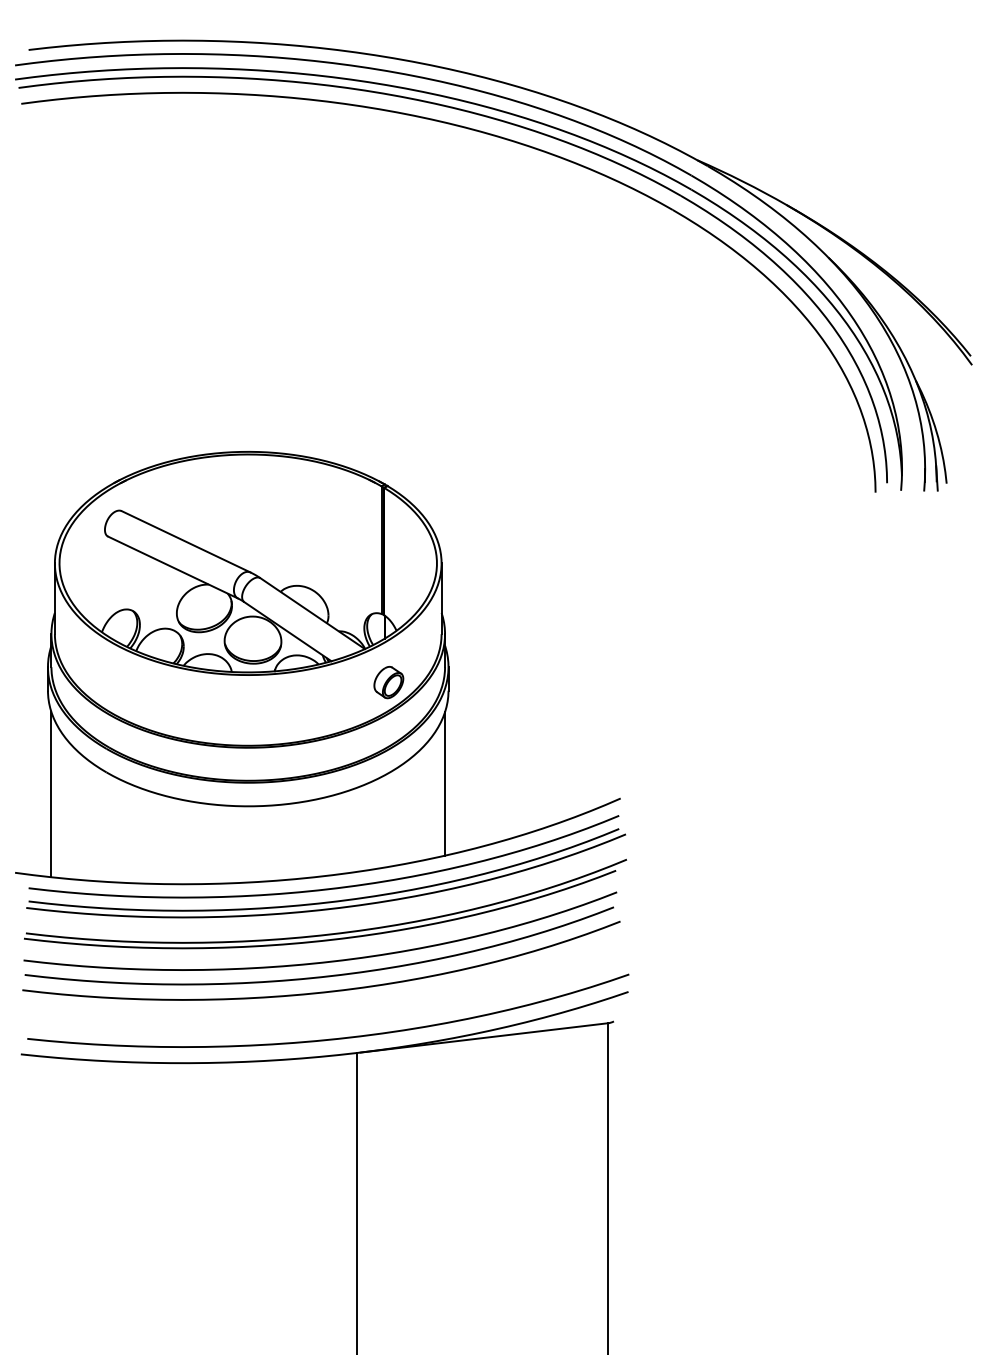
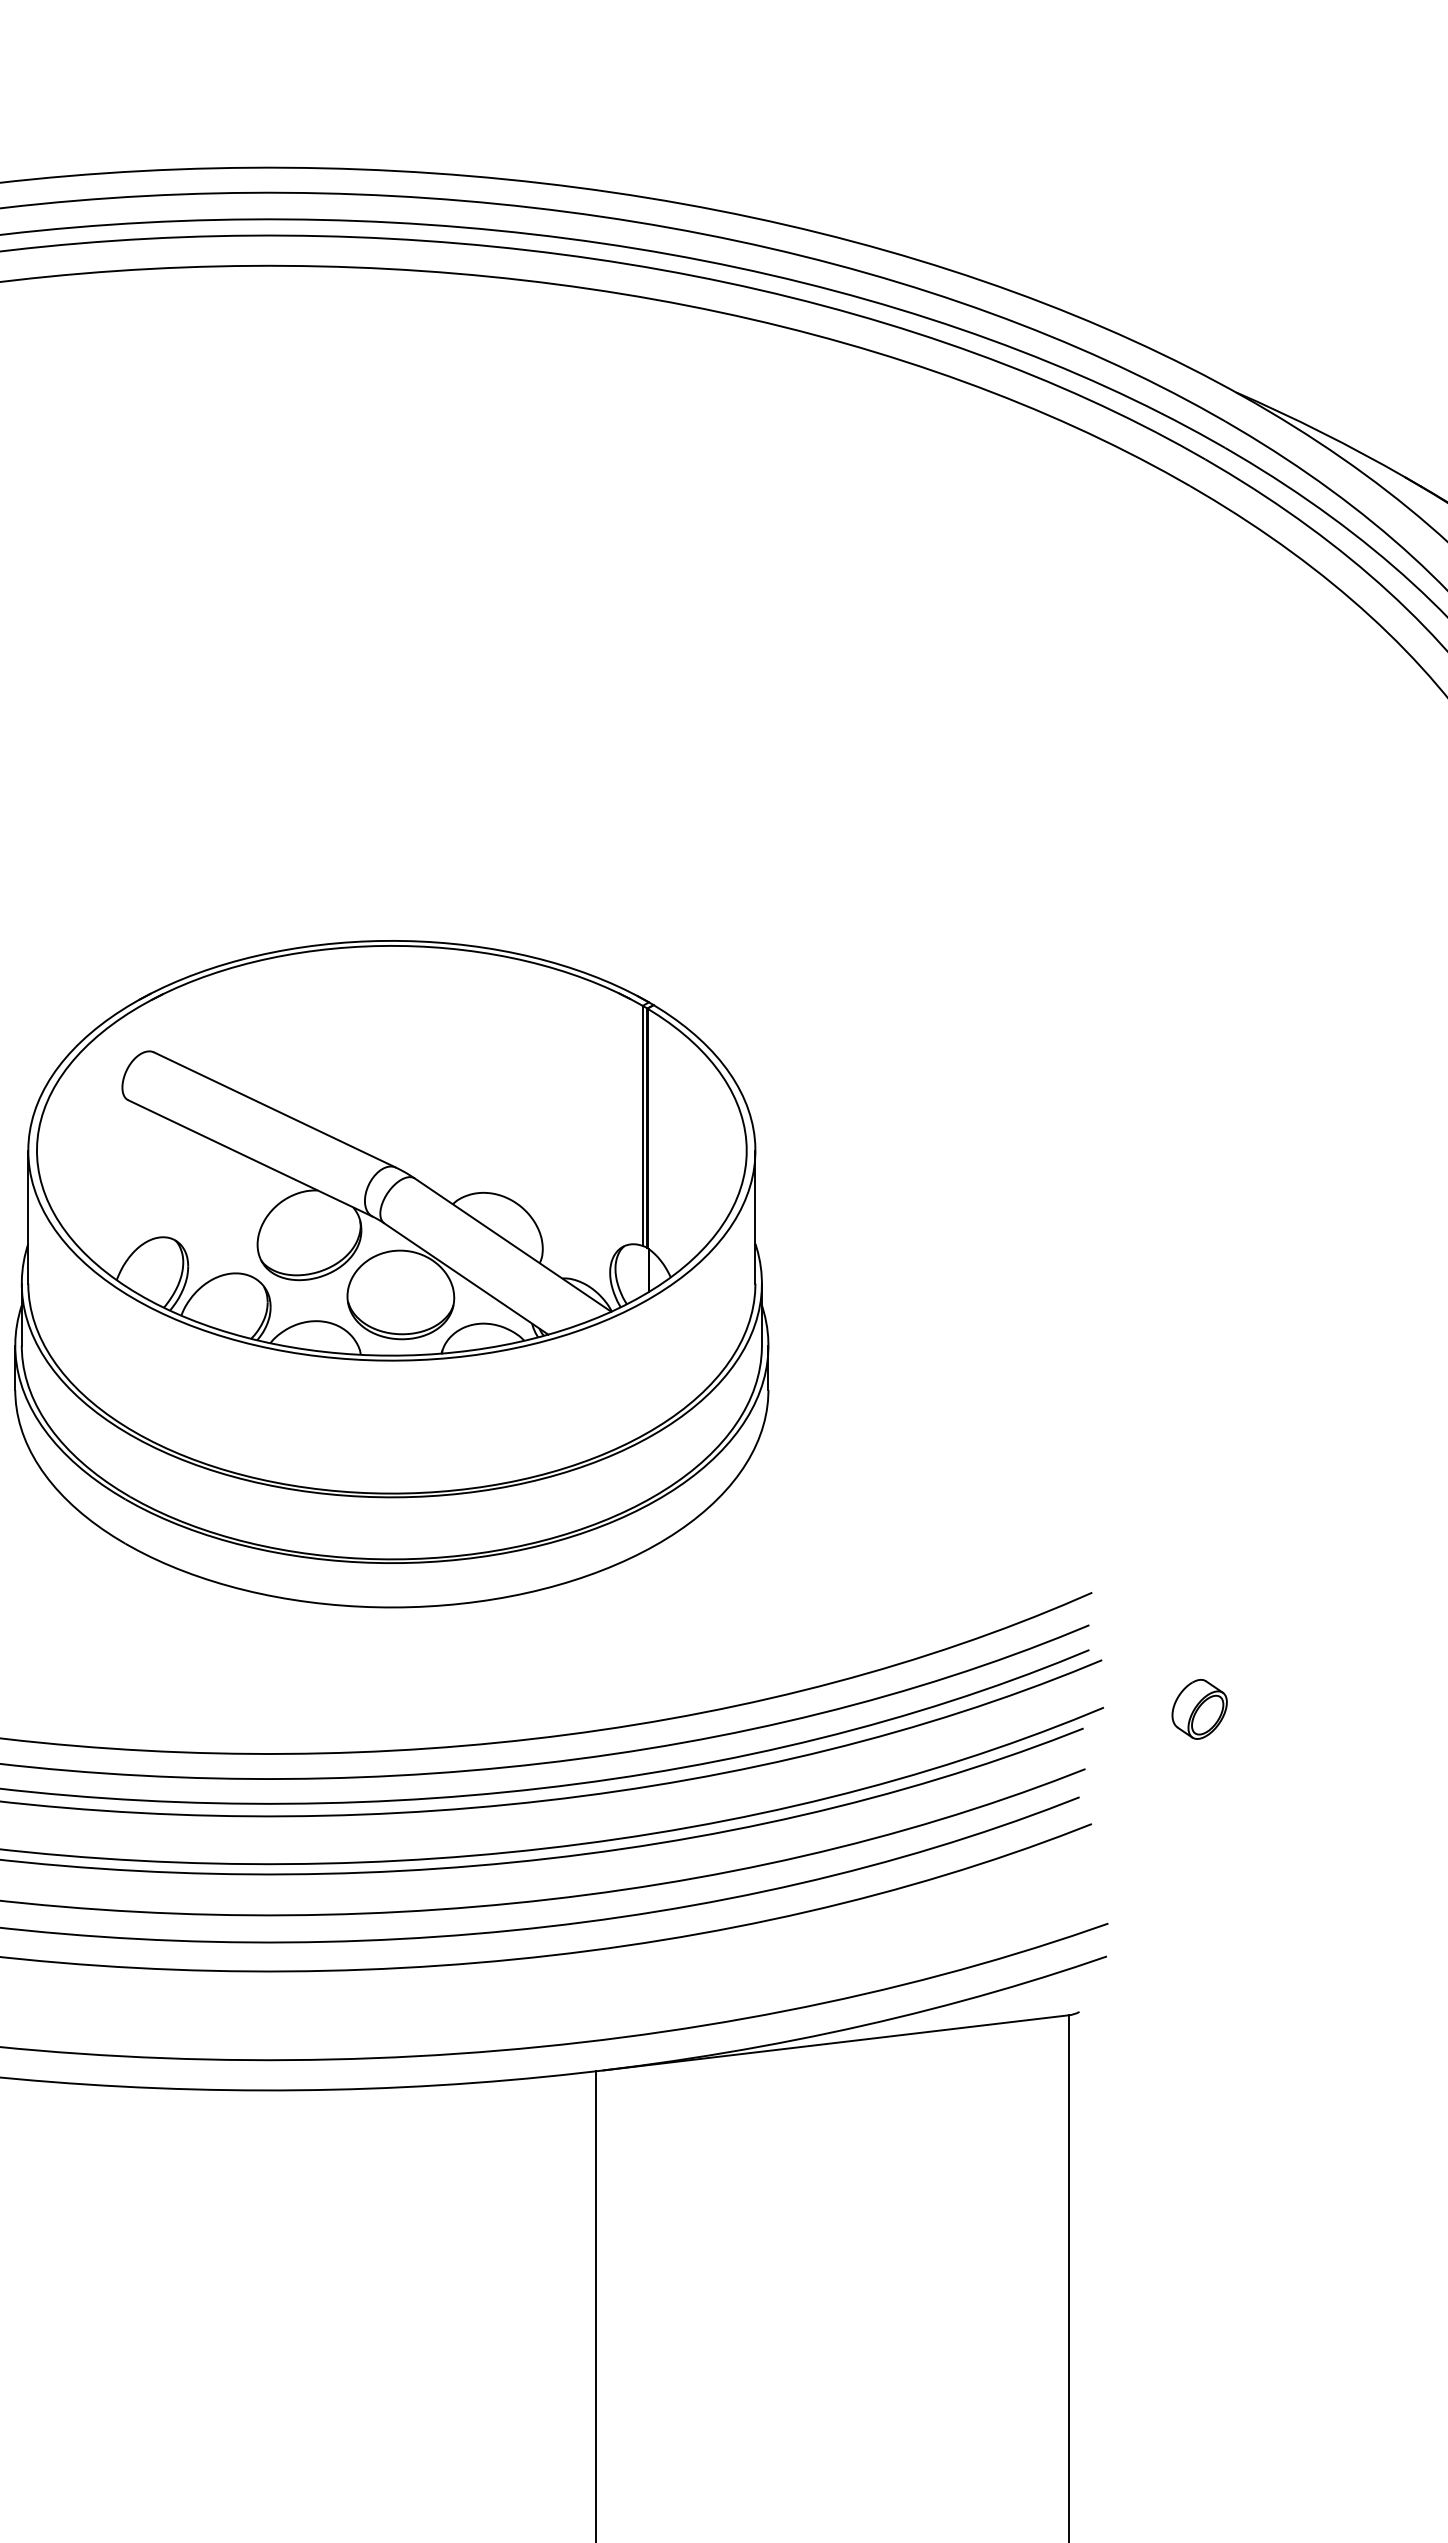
part: (388, 682) -> (1199, 1709), moved
line: (445, 783) -> (762, 1564), removed
line: (51, 794) -> (21, 1585), removed

